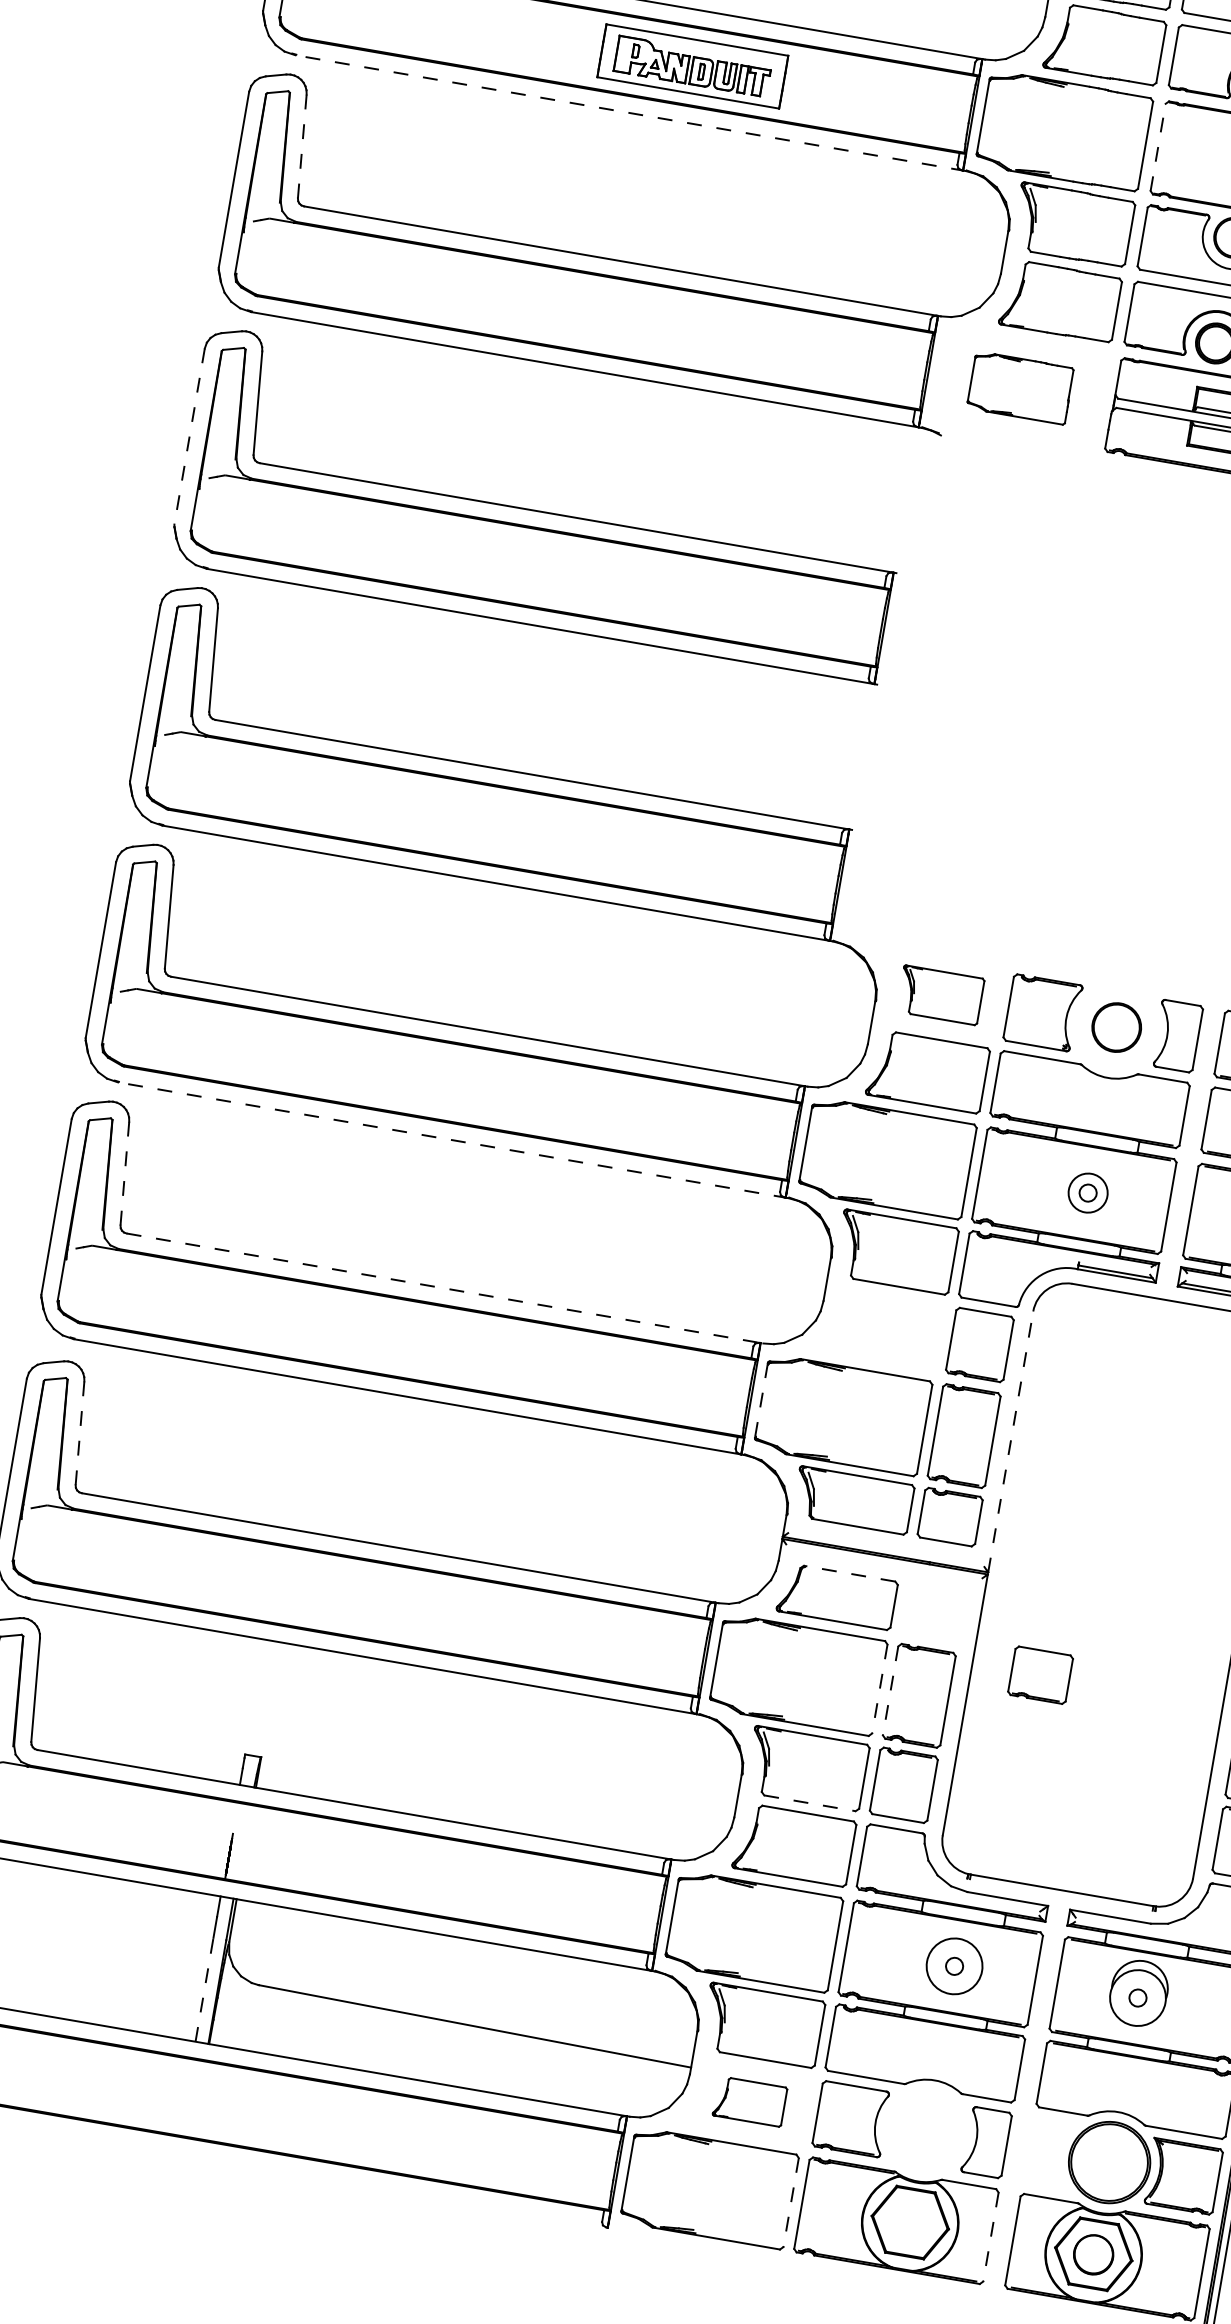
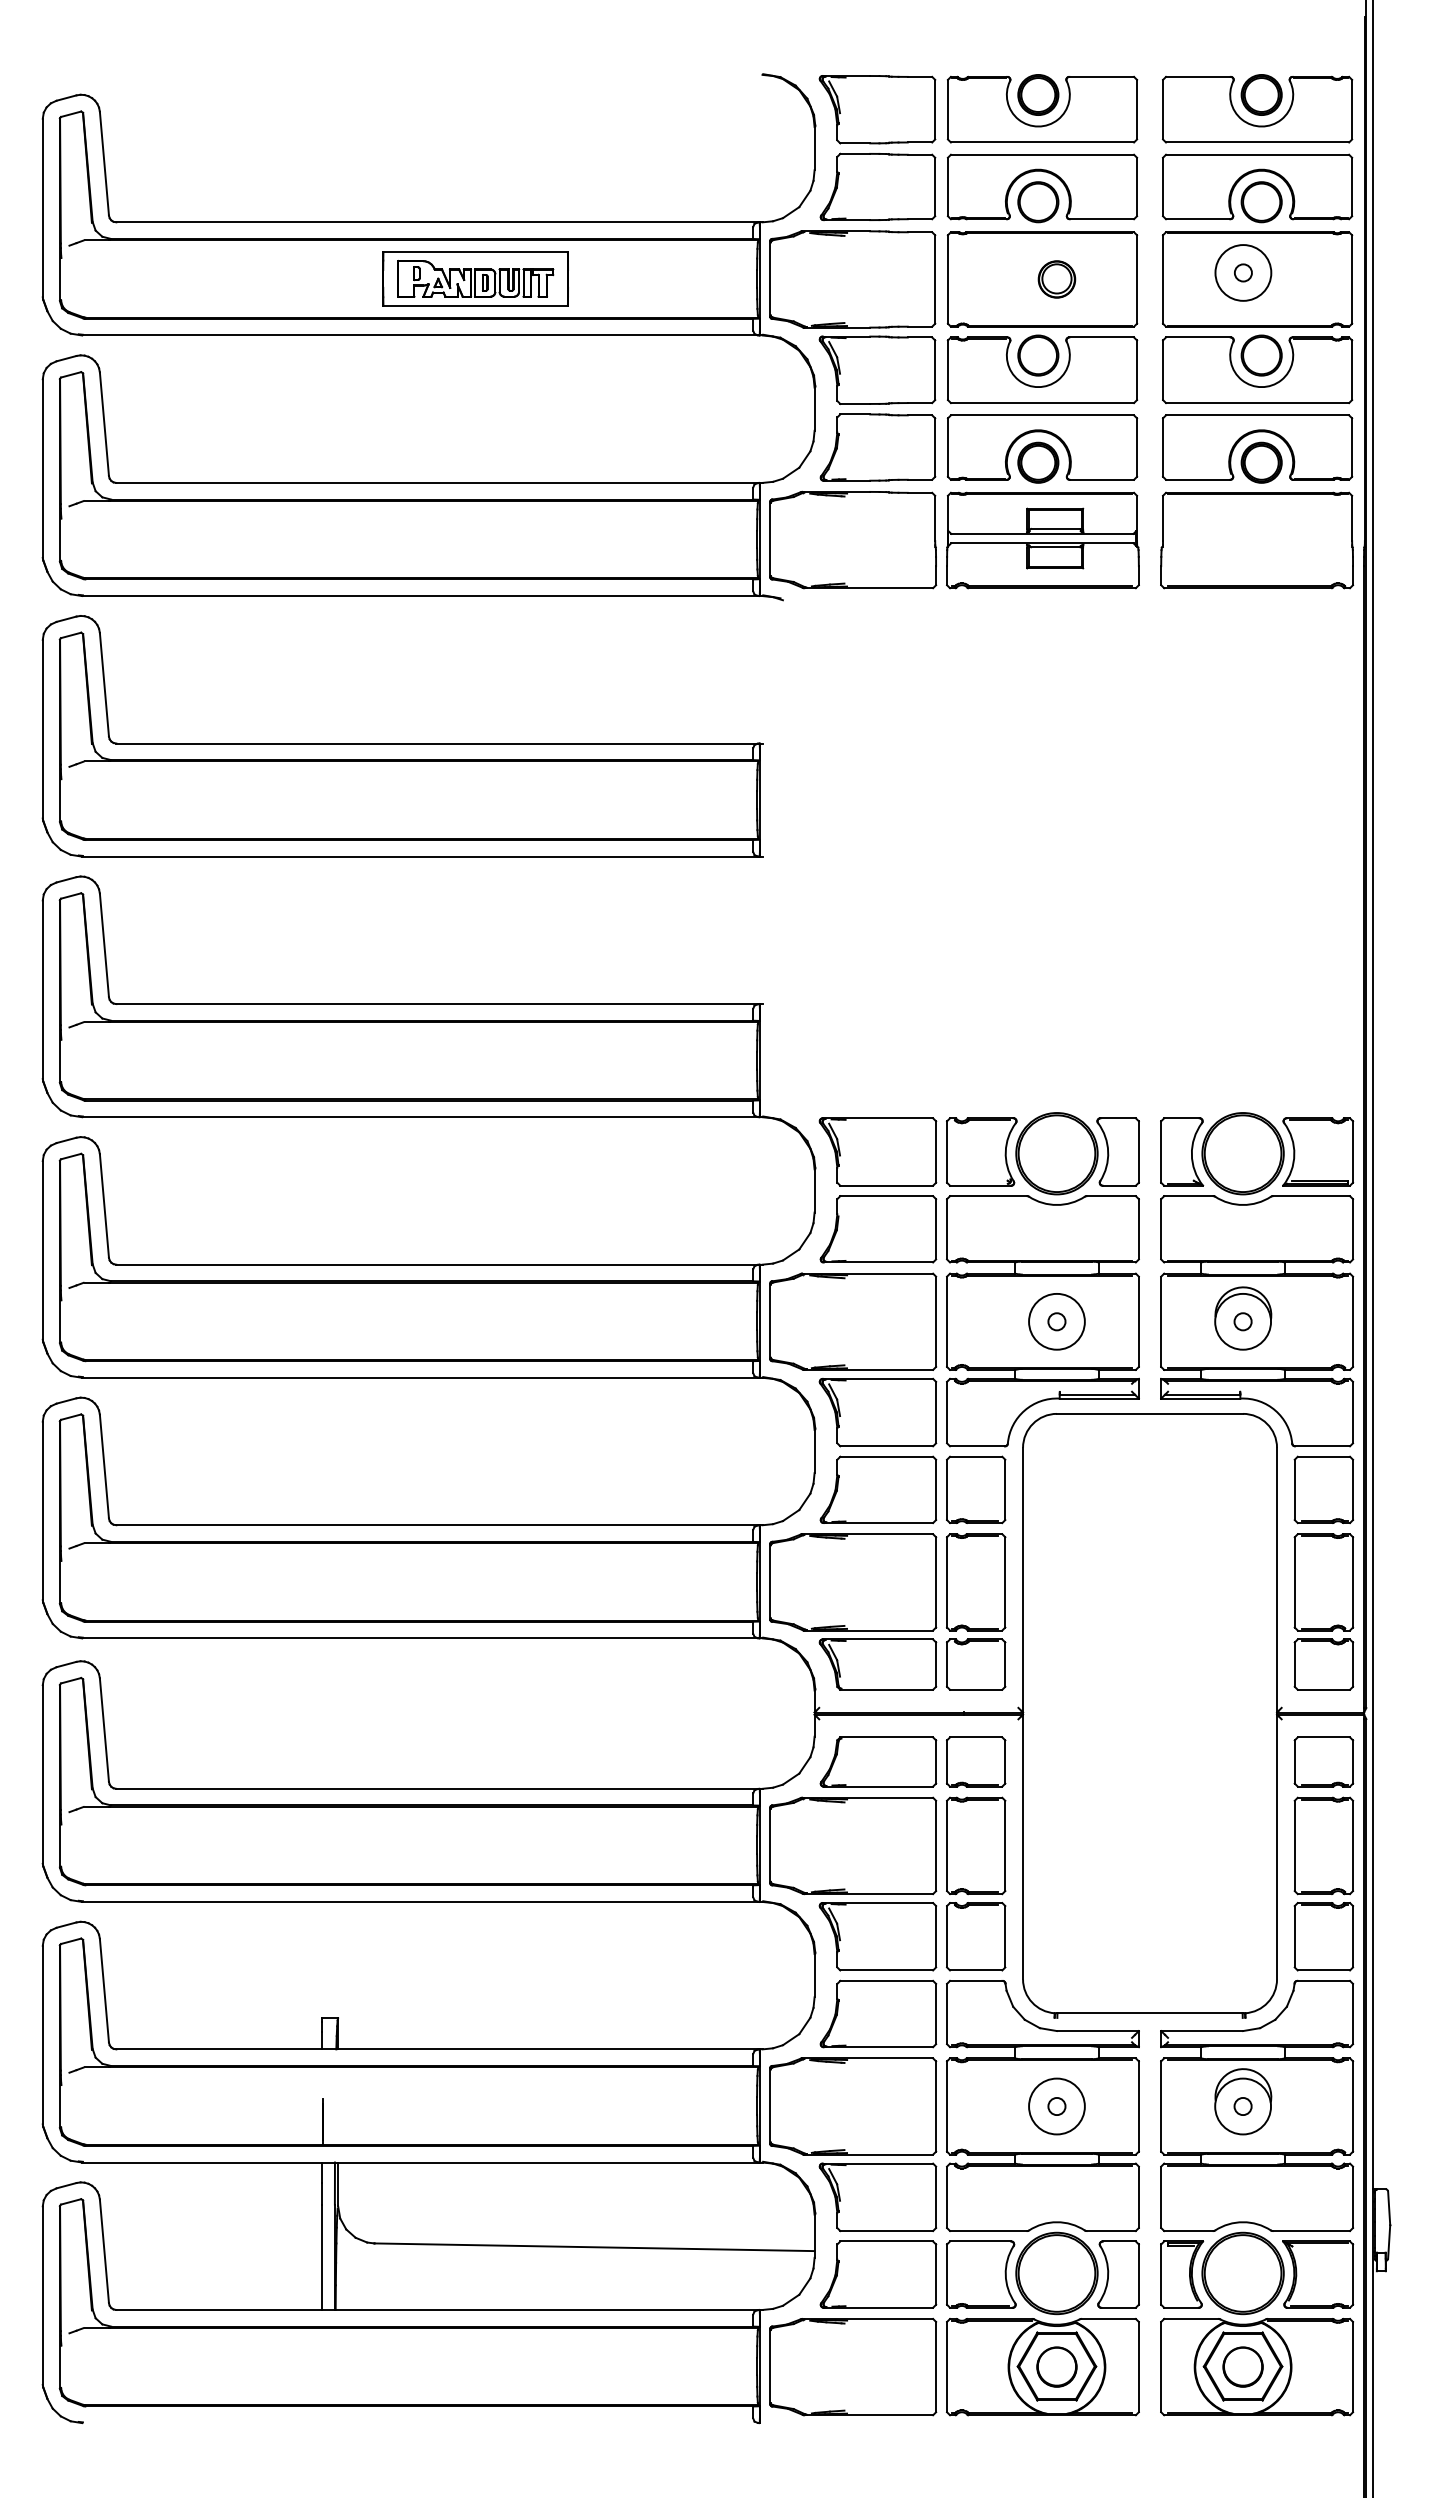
line: (629, 113) -> (421, 335), dashed -> solid
line: (302, 145) -> (104, 423), dashed -> solid
line: (1157, 146) -> (947, 278), dashed -> solid
part: (1020, 387) -> (853, 539), size x1.67
line: (189, 436) -> (42, 729), dashed -> solid
part: (940, 994) -> (877, 1151), size x1.43
part: (1116, 1027) -> (1056, 1153), size x1.67
line: (452, 1139) -> (421, 1377), dashed -> solid
line: (124, 1173) -> (104, 1466), dashed -> solid
circle: (1087, 1192) -> (1056, 1321), size x1.43
line: (445, 1288) -> (439, 1525), dashed -> solid
part: (883, 1327) -> (878, 1489), added
line: (761, 1400) -> (770, 1581), dashed -> solid
line: (80, 1432) -> (104, 1729), dashed -> solid
line: (1011, 1441) -> (1023, 1579), dashed -> solid
line: (849, 1573) -> (886, 1737), dashed -> solid
part: (1041, 1674) -> (976, 1761), moved
line: (880, 1689) -> (936, 1846), dashed -> solid
line: (890, 1691) -> (947, 1846), dashed -> solid
line: (810, 1803) -> (887, 1970), dashed -> solid
line: (204, 1989) -> (321, 2257), dashed -> solid
part: (750, 2101) -> (878, 2274), size x1.67
part: (925, 2130) -> (1056, 2273), added
part: (1049, 2153) -> (1182, 2274), added
line: (791, 2203) -> (936, 2367), dashed -> solid
circle: (909, 2222) -> (1056, 2366), added
line: (990, 2237) -> (1138, 2367), dashed -> solid

